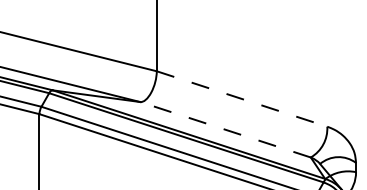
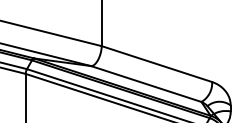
line: (242, 99) -> (157, 64), dashed -> solid
line: (224, 128) -> (145, 83), dashed -> solid

